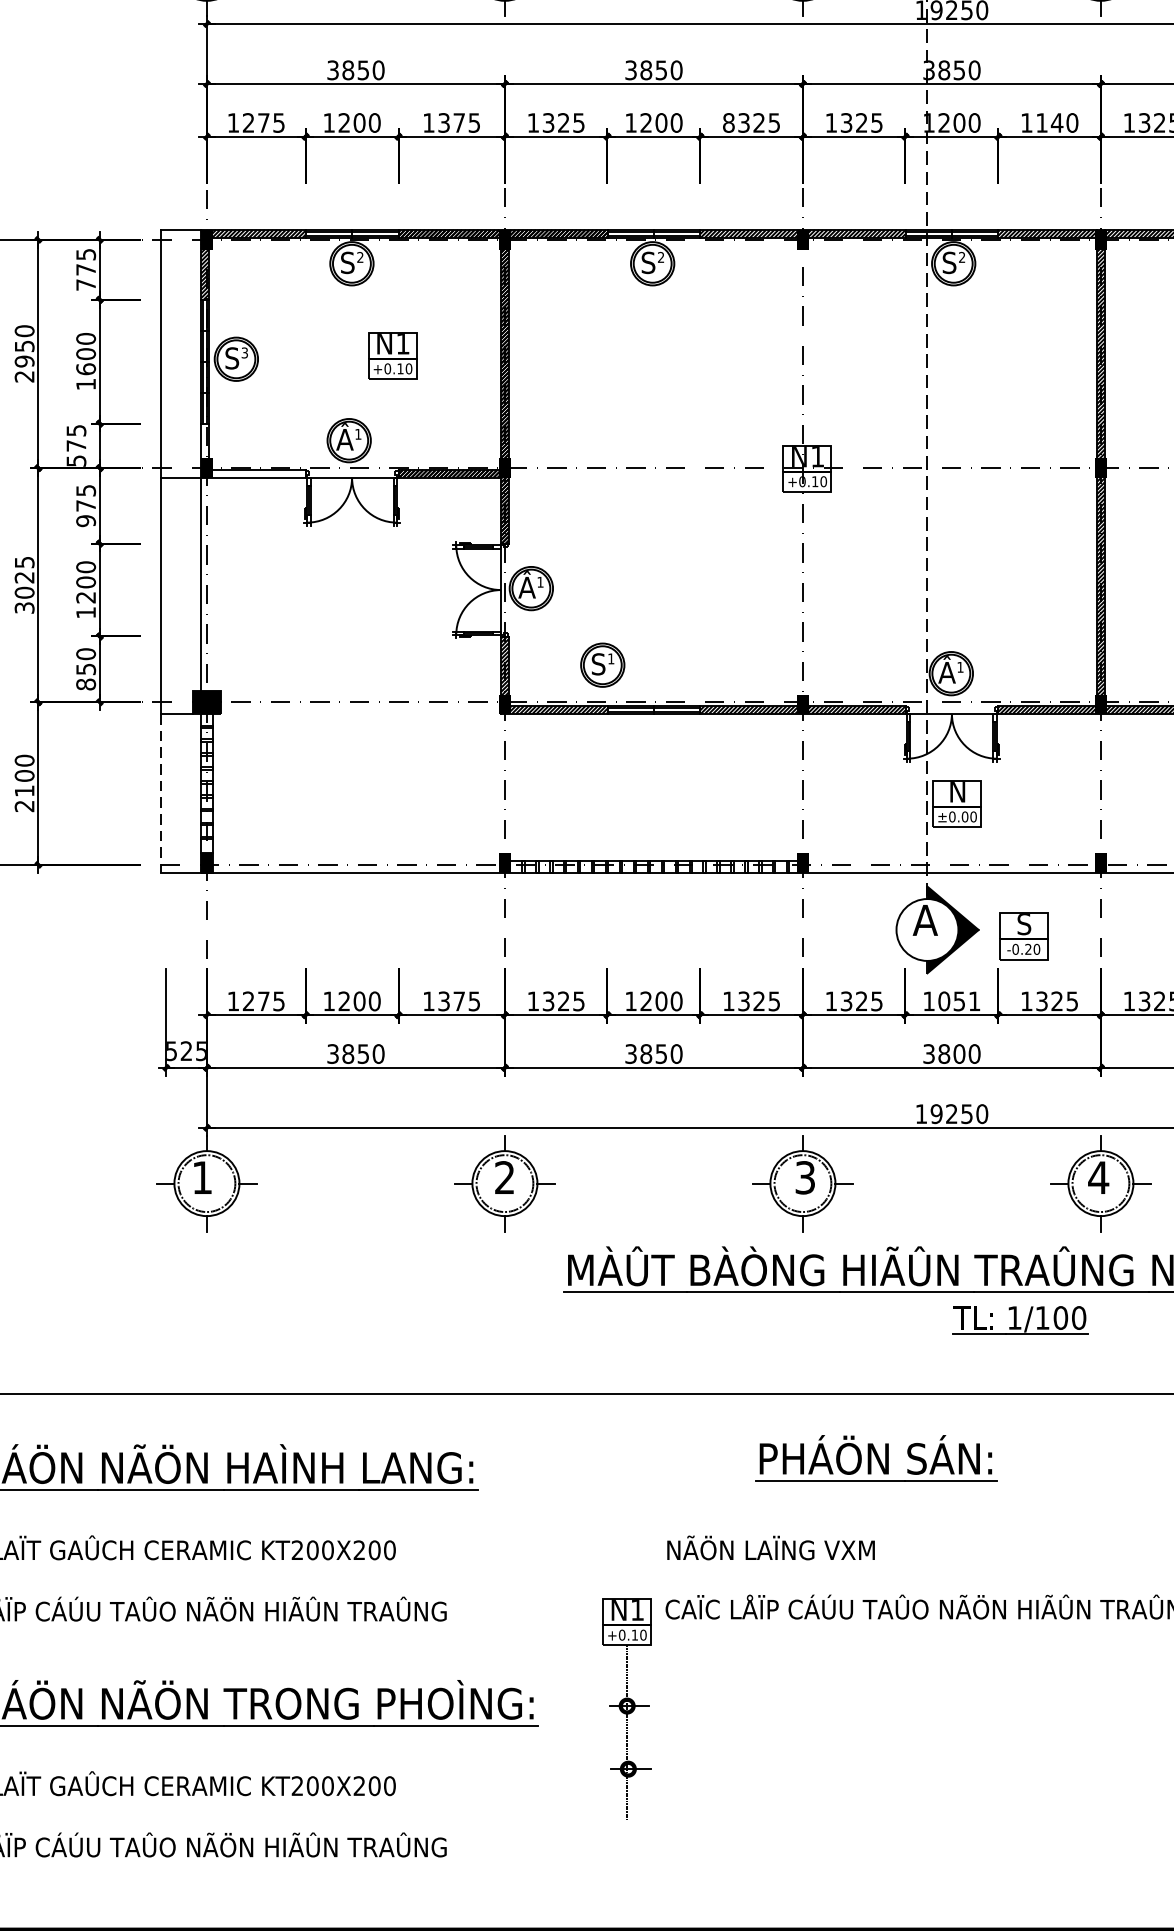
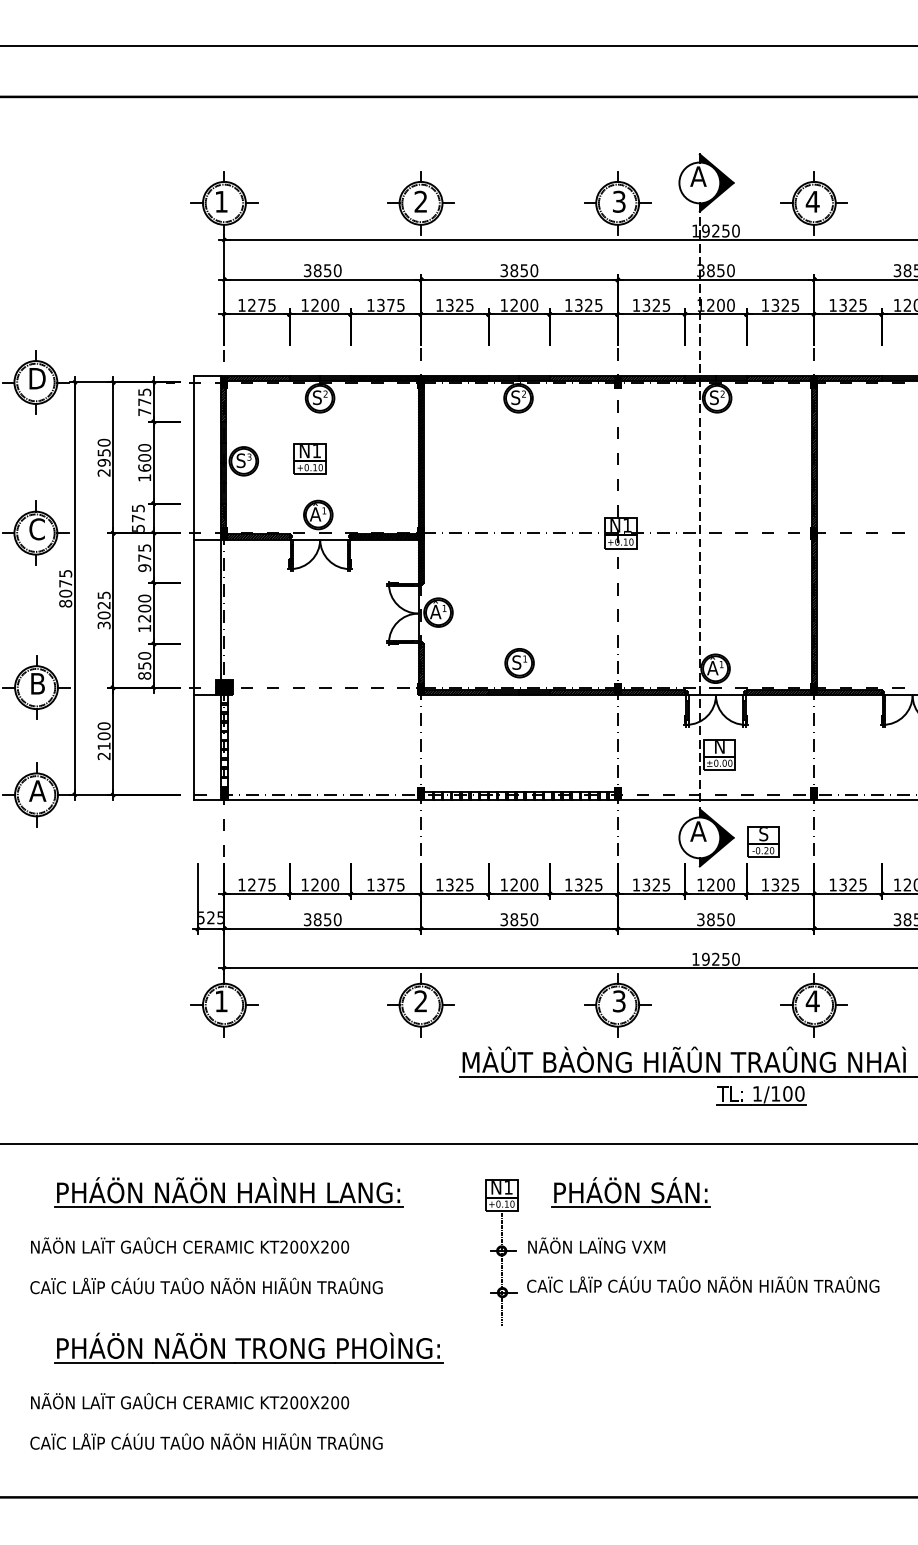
text: (728, 121) -> (568, 304), 8325 -> 1325
text: (1057, 121) -> (785, 304), 1140 -> 1325
part: (391, 354) -> (309, 458), moved
hatch: (252, 450) -> (254, 521), added
part: (602, 665) -> (519, 663), moved
line: (160, 794) -> (193, 748), dashed -> solid
text: (958, 1000) -> (720, 884), 1051 -> 1200
text: (958, 1053) -> (720, 919), 3800 -> 3850
part: (875, 1458) -> (630, 1192), moved
part: (626, 1708) -> (501, 1252), moved

